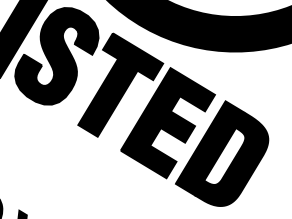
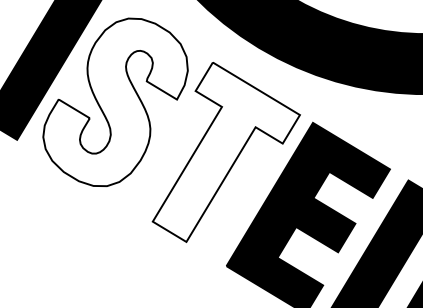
fill: (56, 56) -> (114, 102), removed
fill: (120, 84) -> (225, 151), removed

